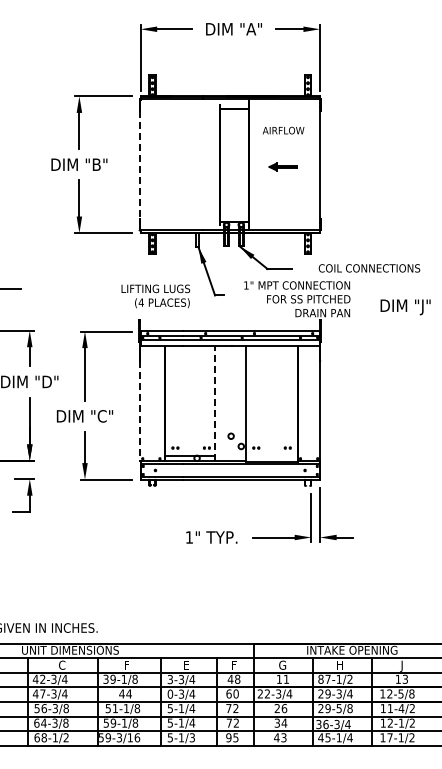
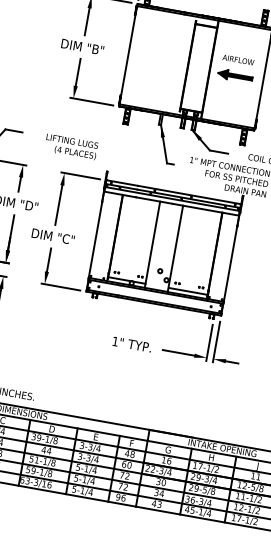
text: (283, 130) -> (238, 59), moved
line: (140, 165) -> (128, 55), dashed -> solid
part: (282, 166) -> (234, 75), size x1.67
text: (155, 296) -> (71, 147), moved
line: (215, 403) -> (152, 244), dashed -> solid
line: (140, 411) -> (95, 240), dashed -> solid
line: (271, 455) -> (187, 291), added
text: (127, 664) -> (51, 428), F -> D
text: (286, 678) -> (169, 460), 11 -> 16
text: (320, 678) -> (194, 464), 87-1/2 -> 17-1/2
text: (404, 678) -> (257, 476), 13 -> 11
text: (170, 693) -> (80, 456), 0-3/4 -> 3-3/4
text: (280, 708) -> (160, 482), 26 -> 30
text: (401, 708) -> (251, 498), 11-4/2 -> 11-1/2
text: (105, 737) -> (25, 480), 59-3/16 -> 63-3/16
text: (192, 737) -> (90, 492), 5-1/3 -> 5-1/4
text: (235, 737) -> (123, 497), 95 -> 96

